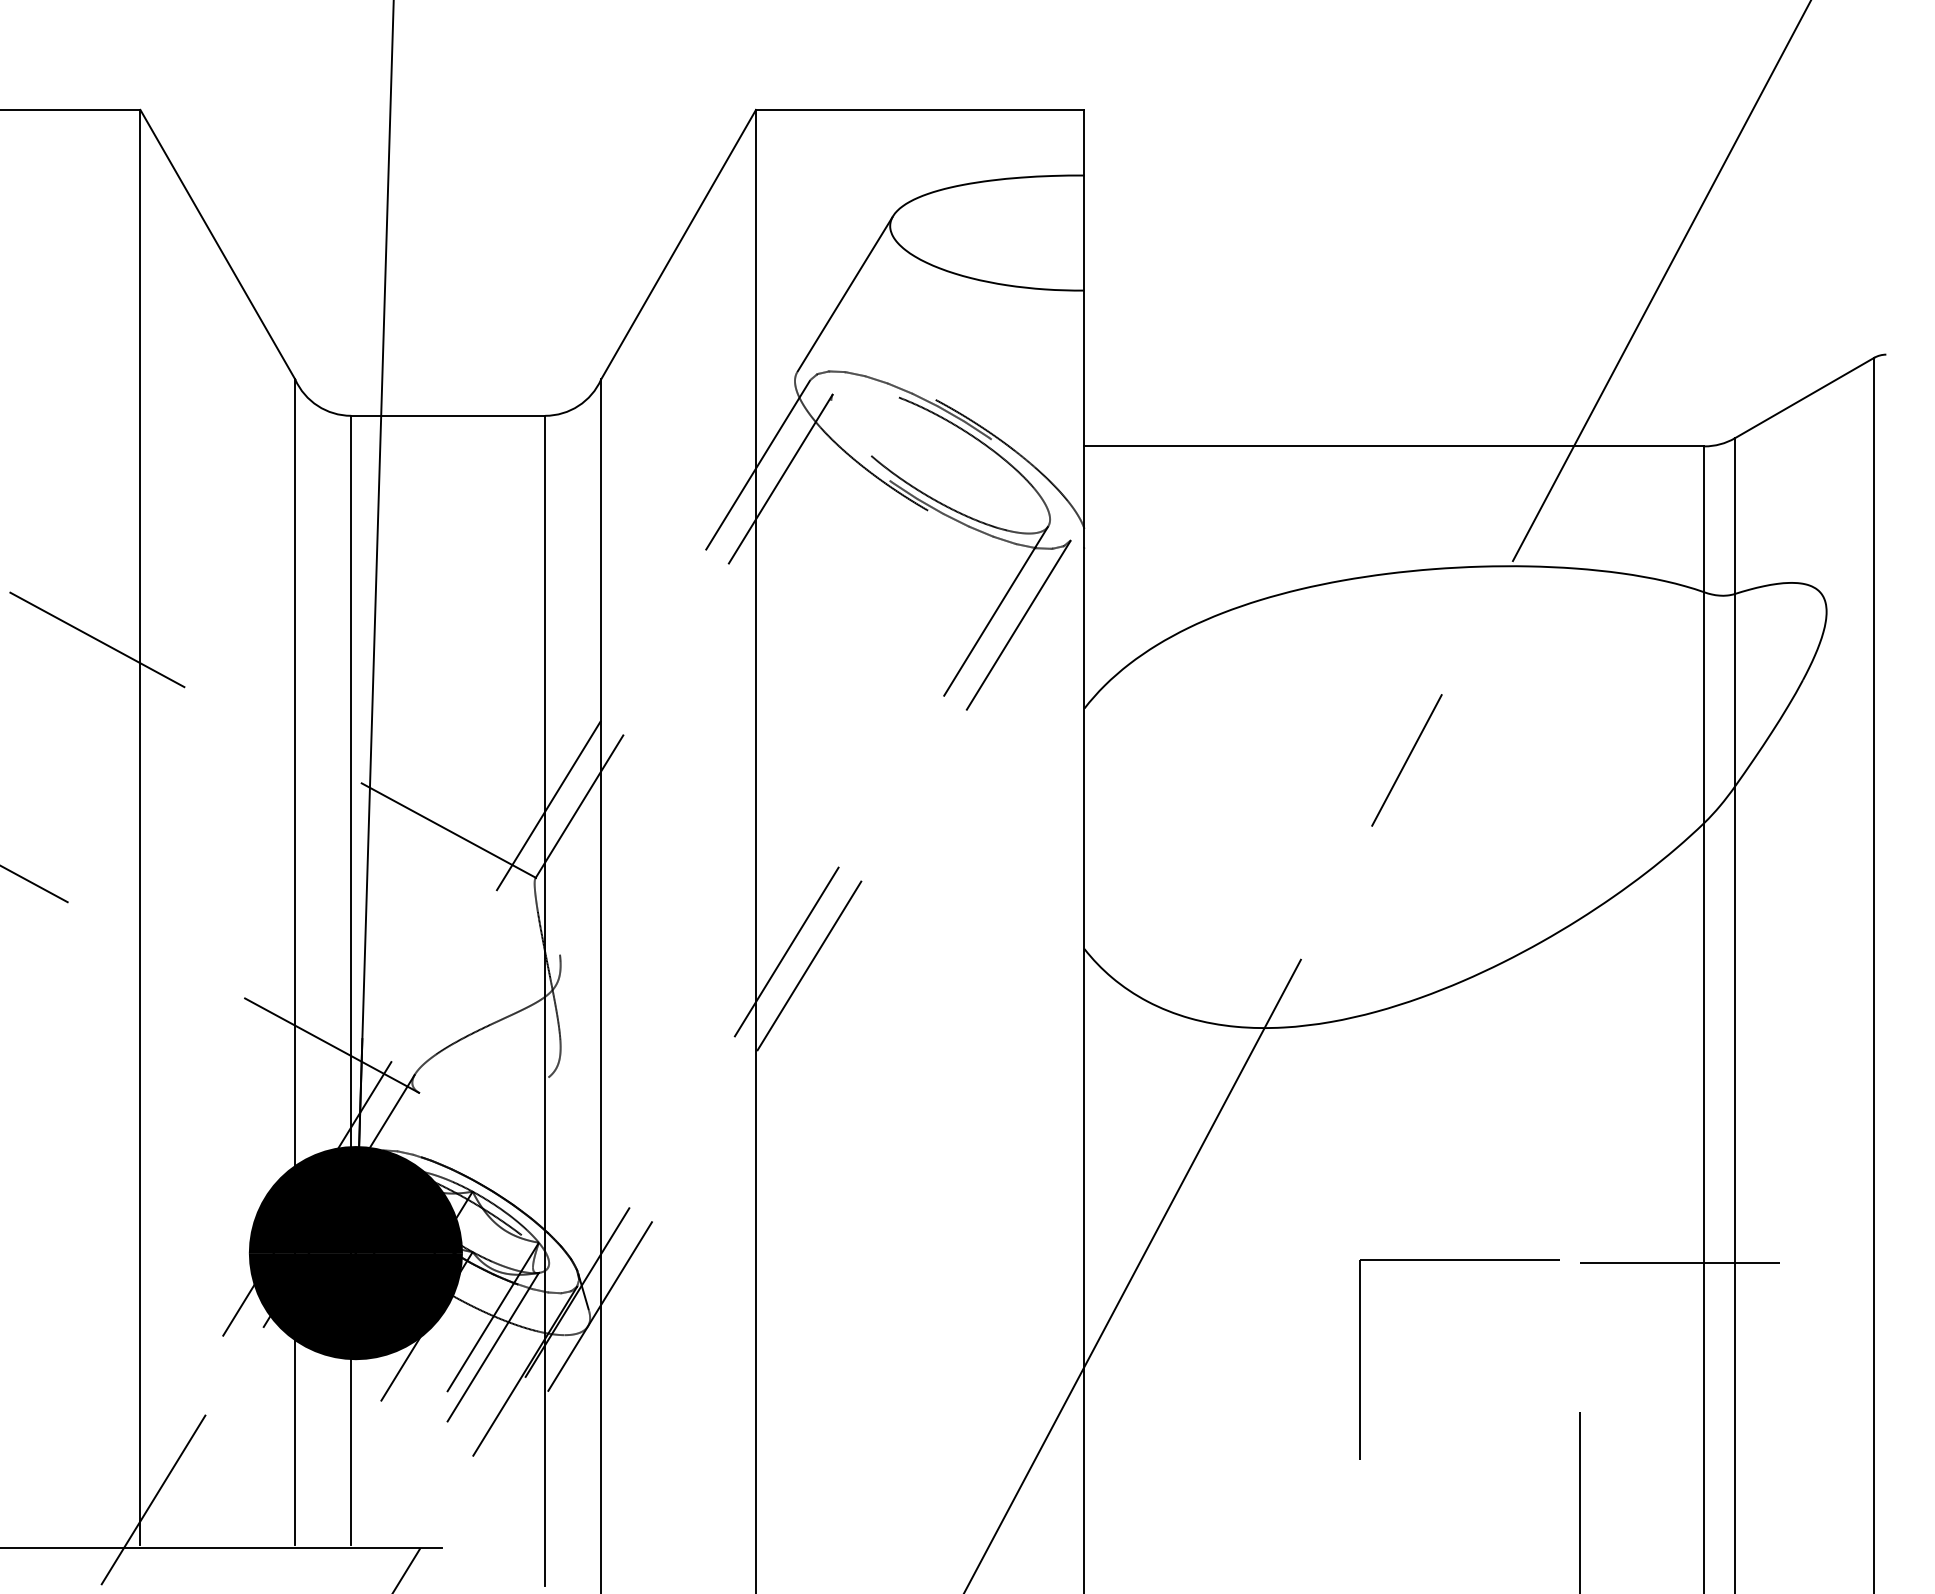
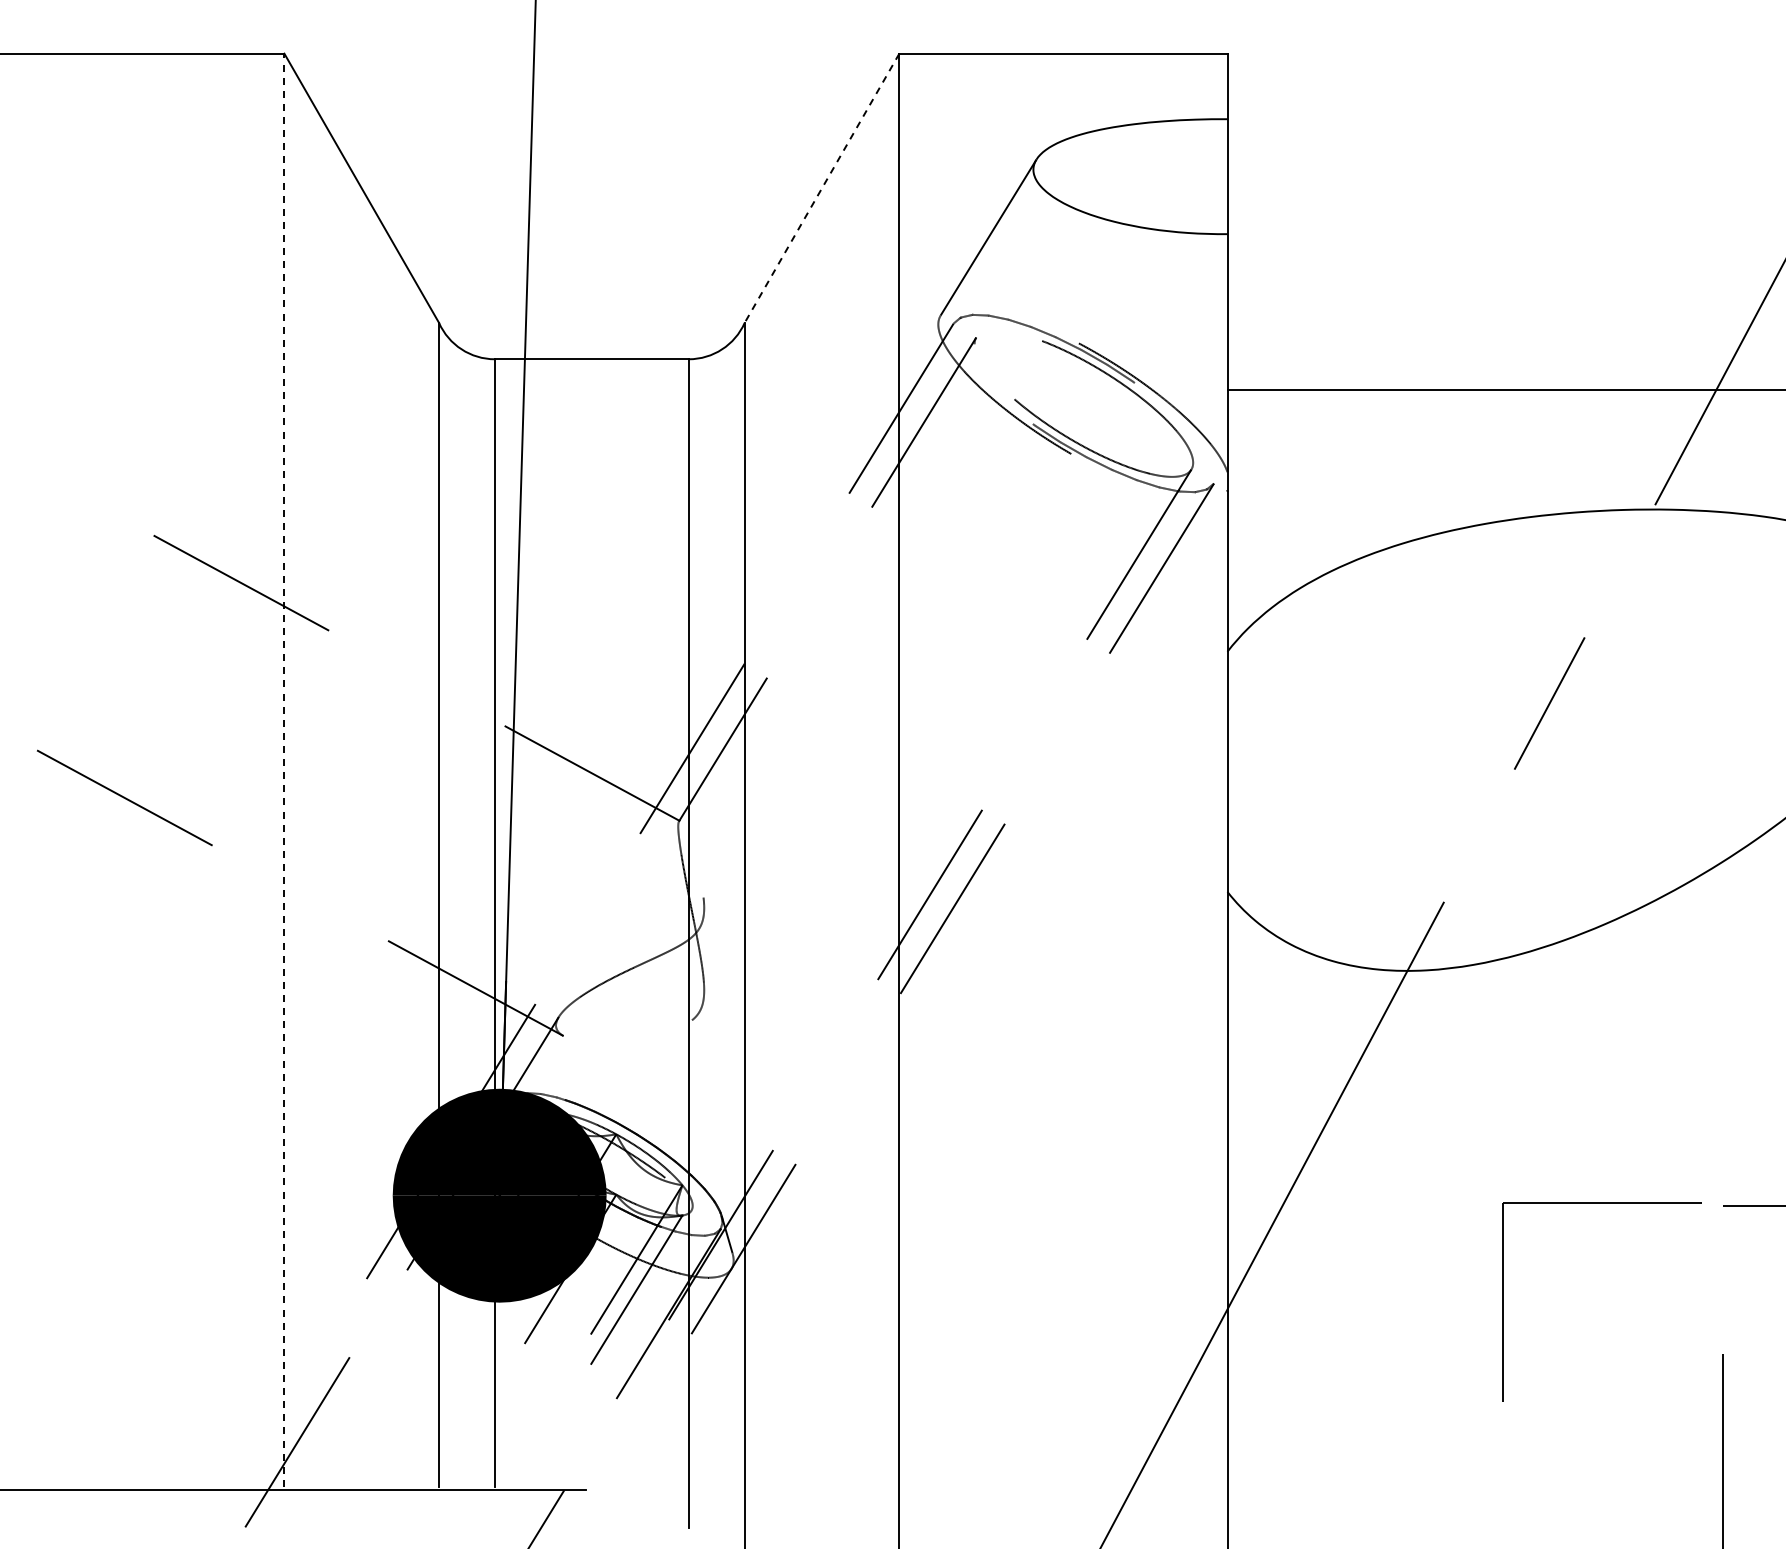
line: (678, 245) -> (821, 189), solid -> dashed
line: (140, 826) -> (284, 769), solid -> dashed

